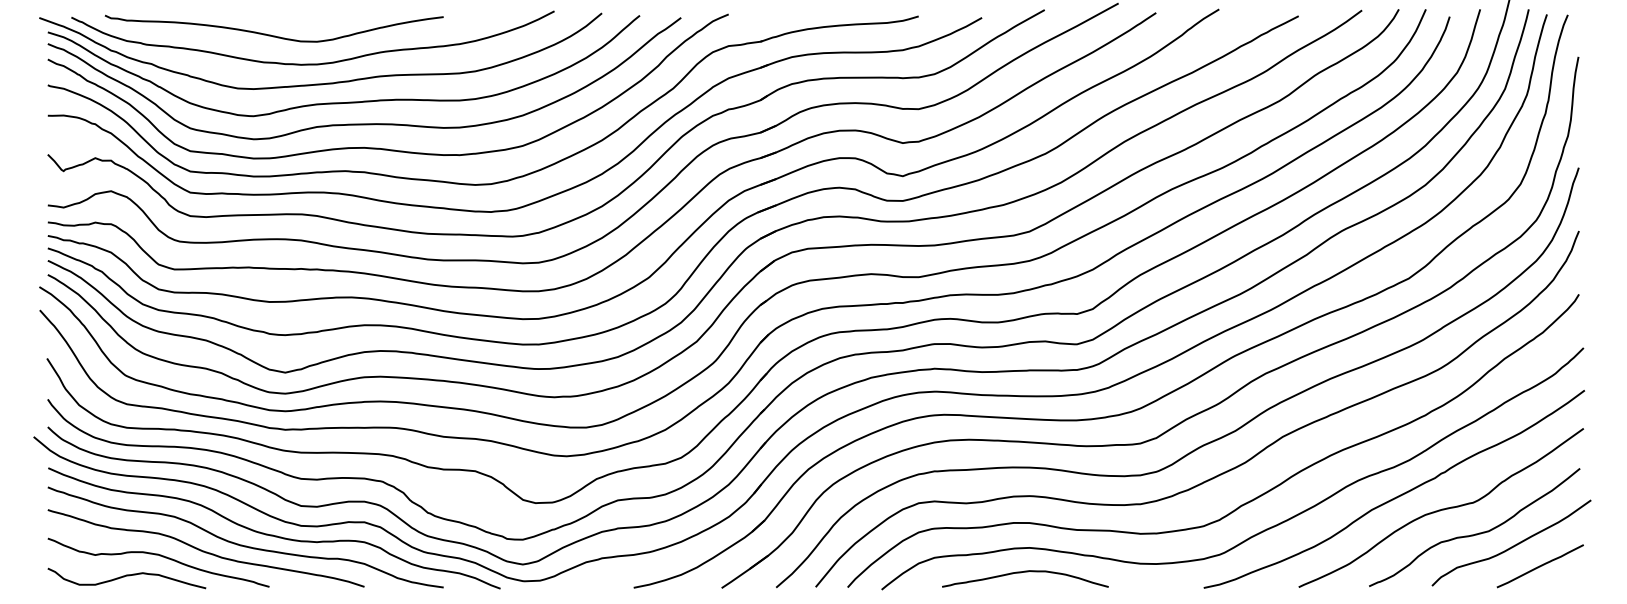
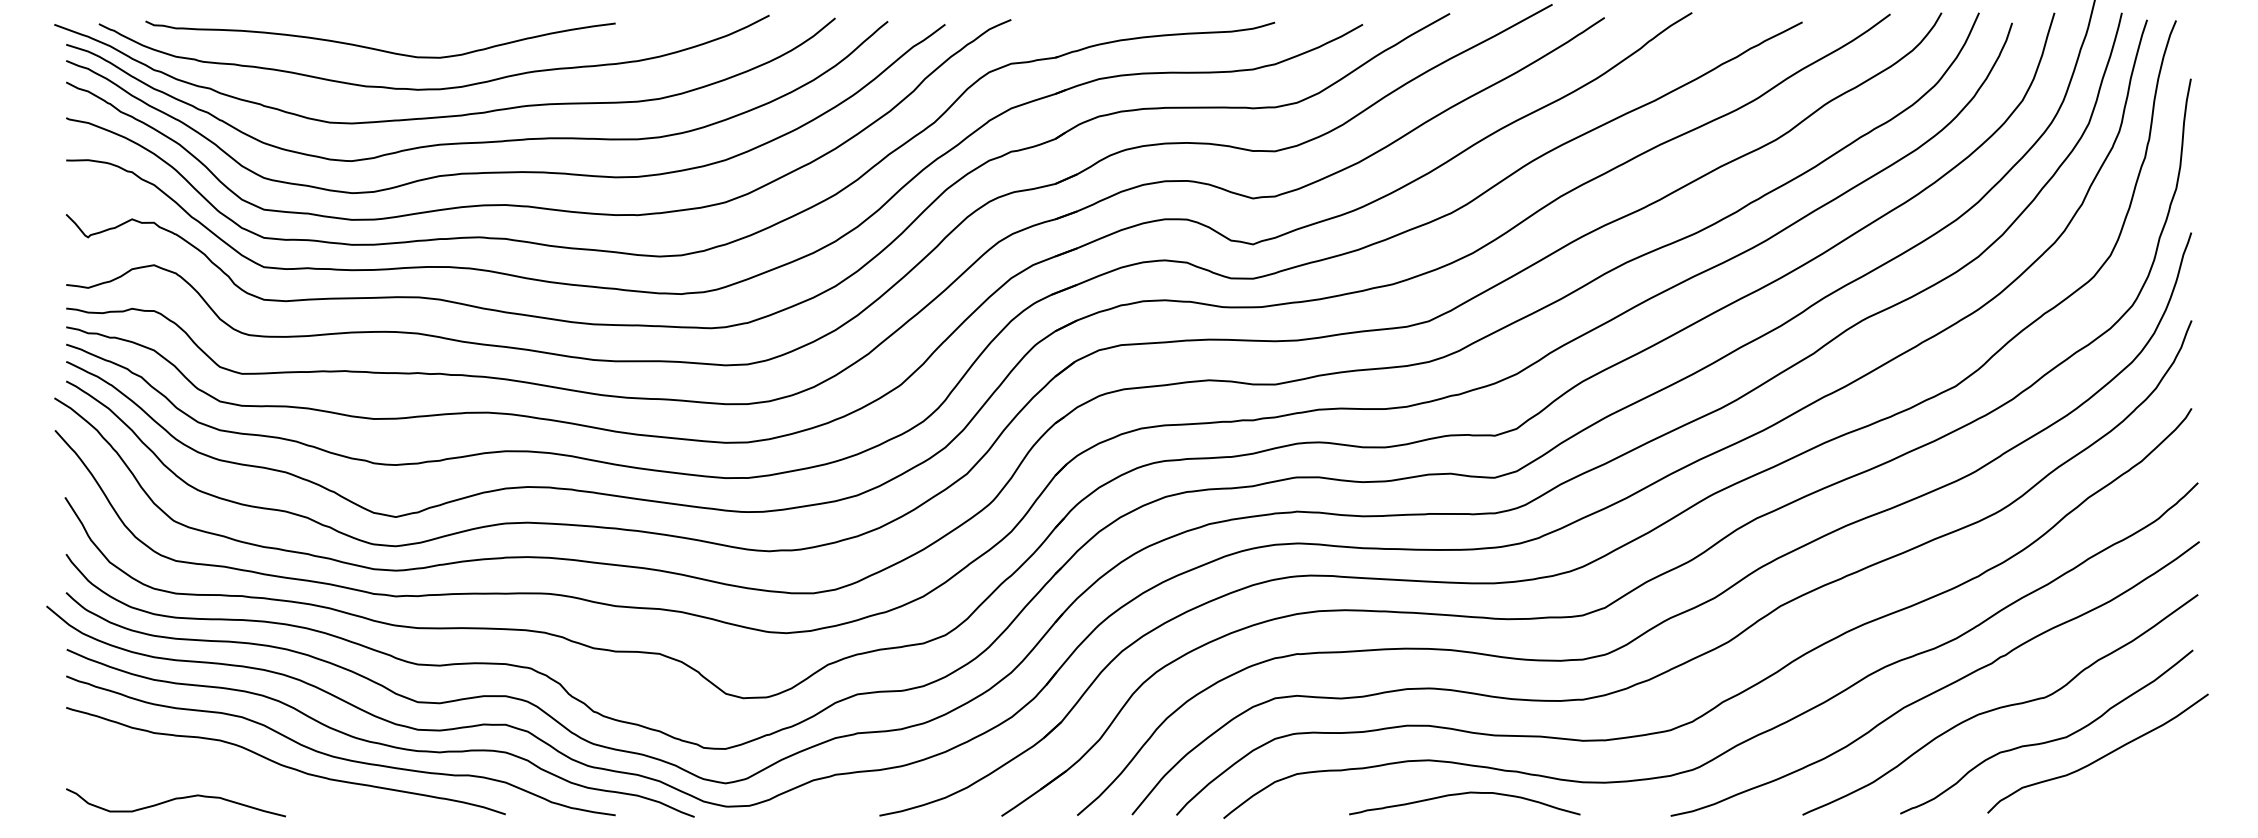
curve: (159, 556) -> (221, 772), removed
line: (1539, 566) -> (2136, 786), removed
curve: (1025, 572) -> (1464, 794), moved

